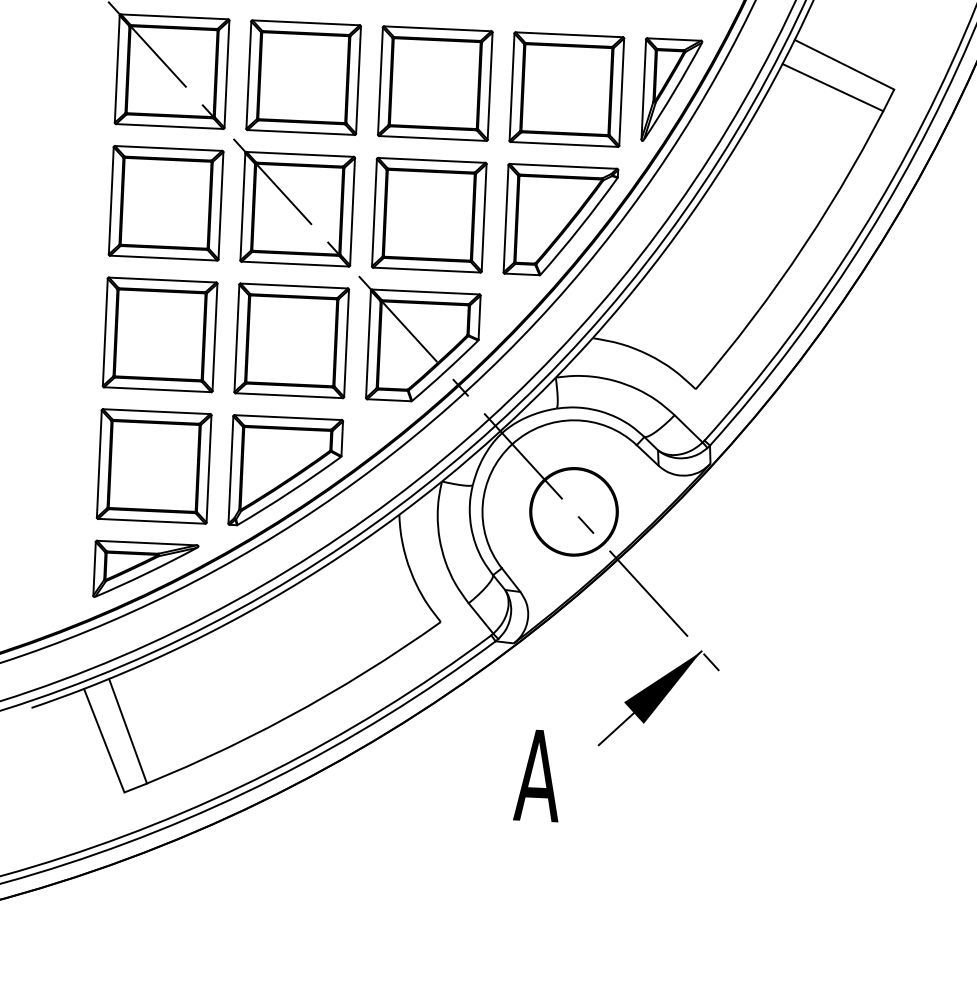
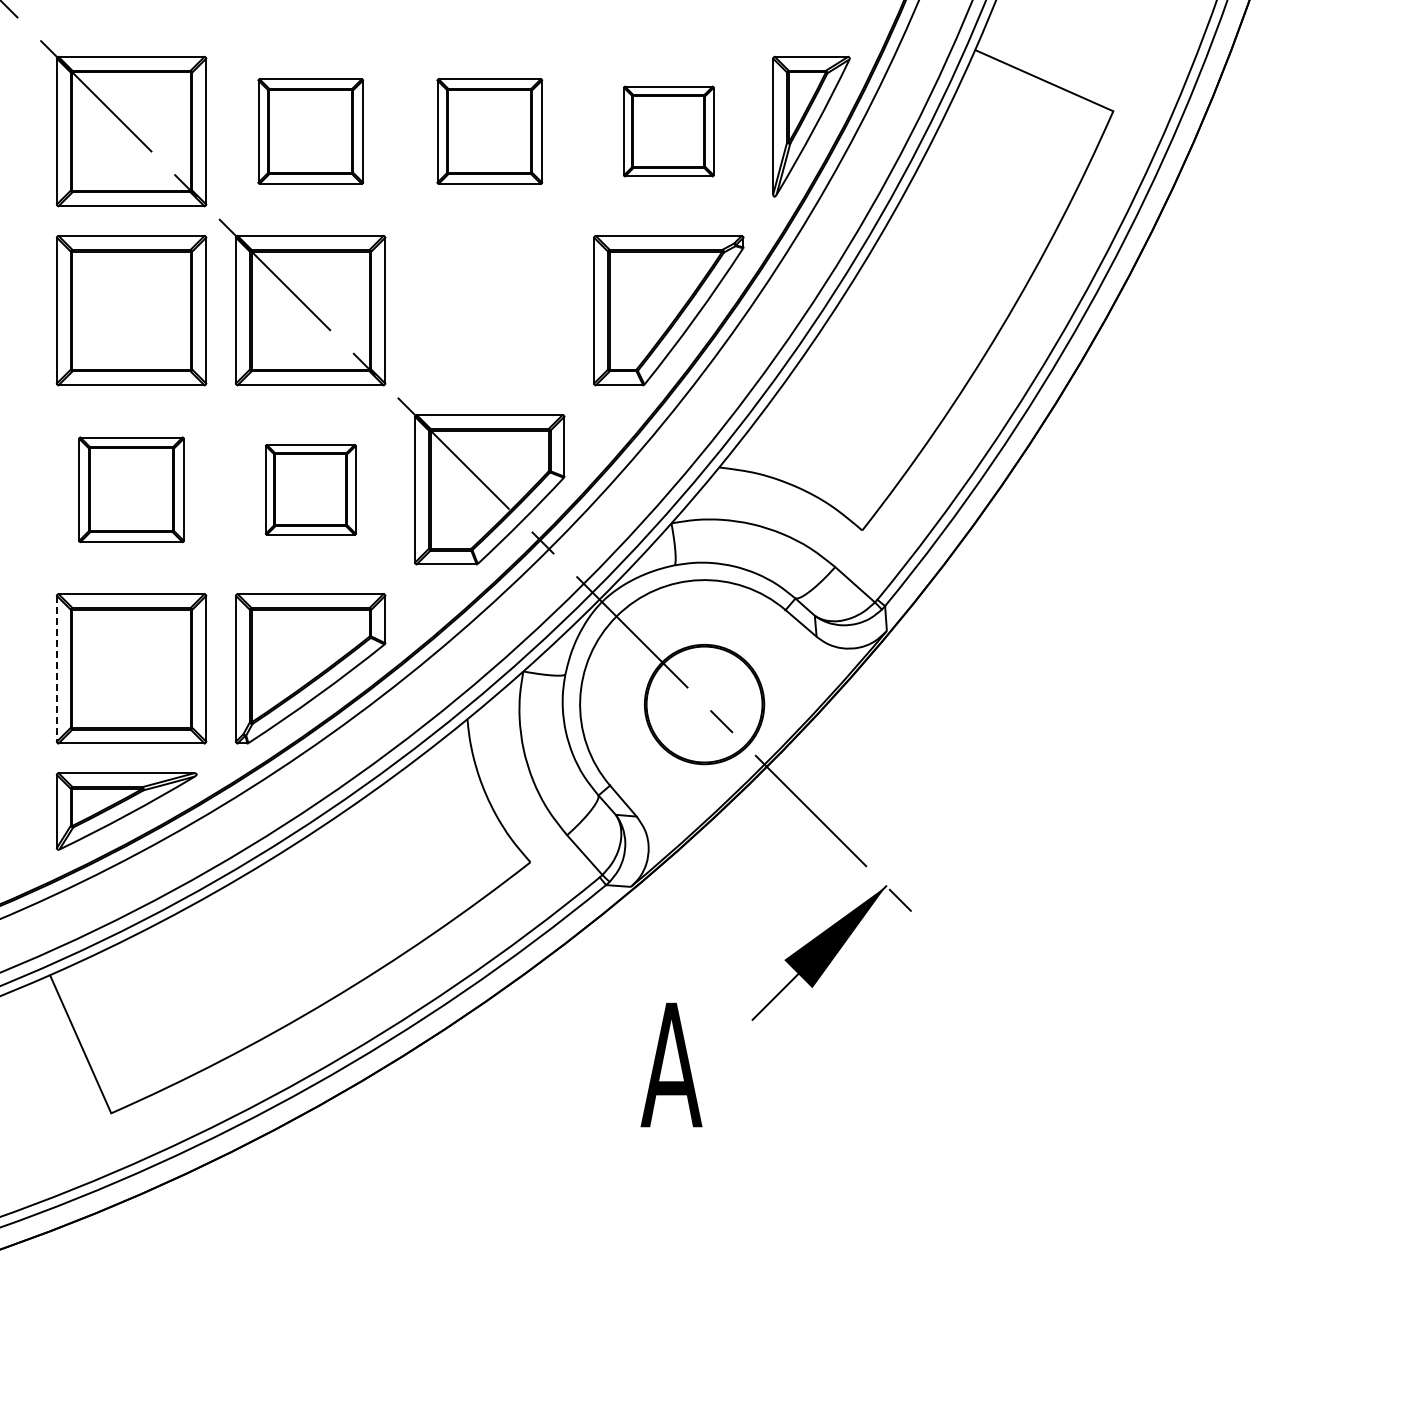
part: (303, 77) -> (310, 131), size x0.7
part: (435, 83) -> (489, 131), size x0.7
line: (832, 87) -> (1029, 112), removed
part: (566, 89) -> (668, 131), size x0.6
part: (429, 215) -> (489, 310), removed
part: (160, 334) -> (131, 489), size x0.7
part: (291, 340) -> (310, 489), size x0.6
line: (99, 463) -> (56, 668), solid -> dashed
line: (128, 730) -> (112, 1029), removed

